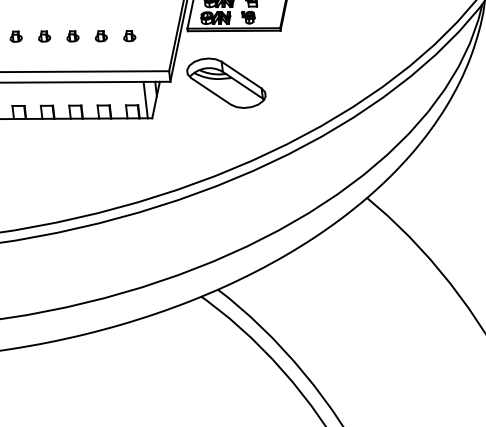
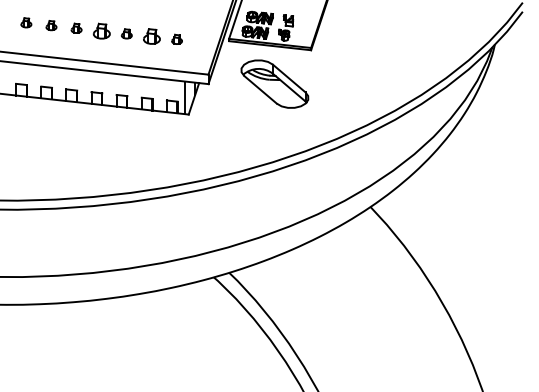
part: (44, 35) -> (101, 30), size x1.6
part: (100, 35) -> (151, 36), size x1.6
part: (225, 82) -> (274, 83), moved

